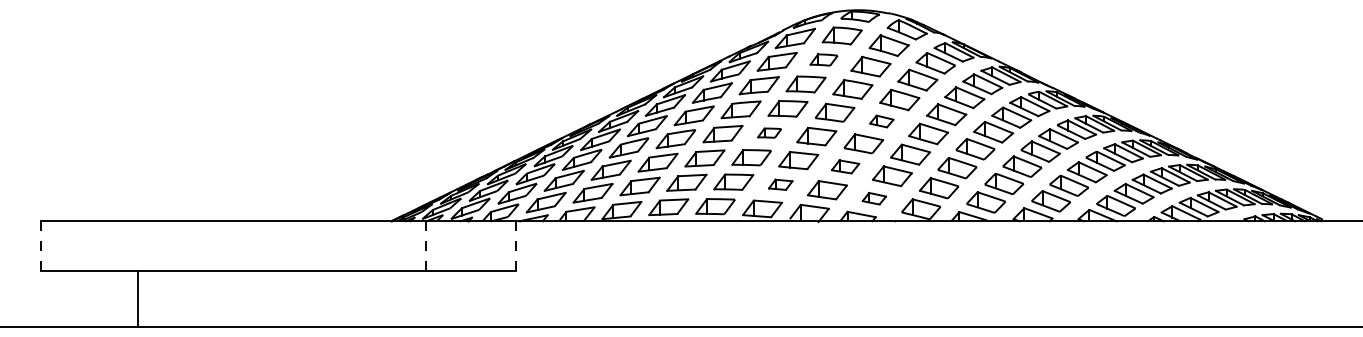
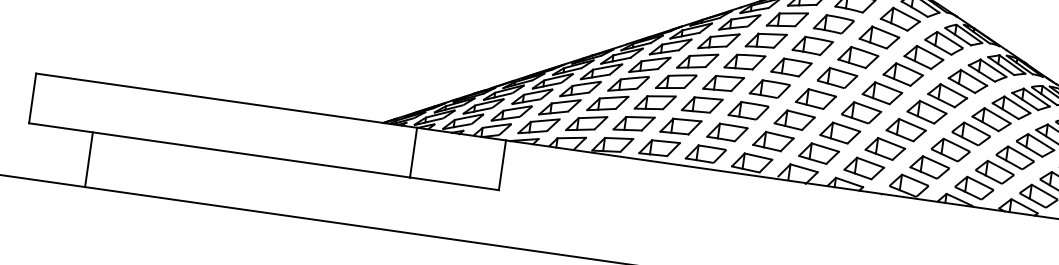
part: (823, 59) -> (833, 23), size x1.43
part: (881, 121) -> (882, 93), size x1.67
part: (769, 132) -> (769, 88), size x1.67
part: (845, 166) -> (840, 132), size x1.43
part: (780, 184) -> (773, 141), size x1.67
part: (874, 198) -> (864, 168), size x1.67
line: (40, 245) -> (32, 97), dashed -> solid
line: (425, 245) -> (413, 151), dashed -> solid
line: (515, 245) -> (502, 164), dashed -> solid
line: (138, 298) -> (89, 159), moved

